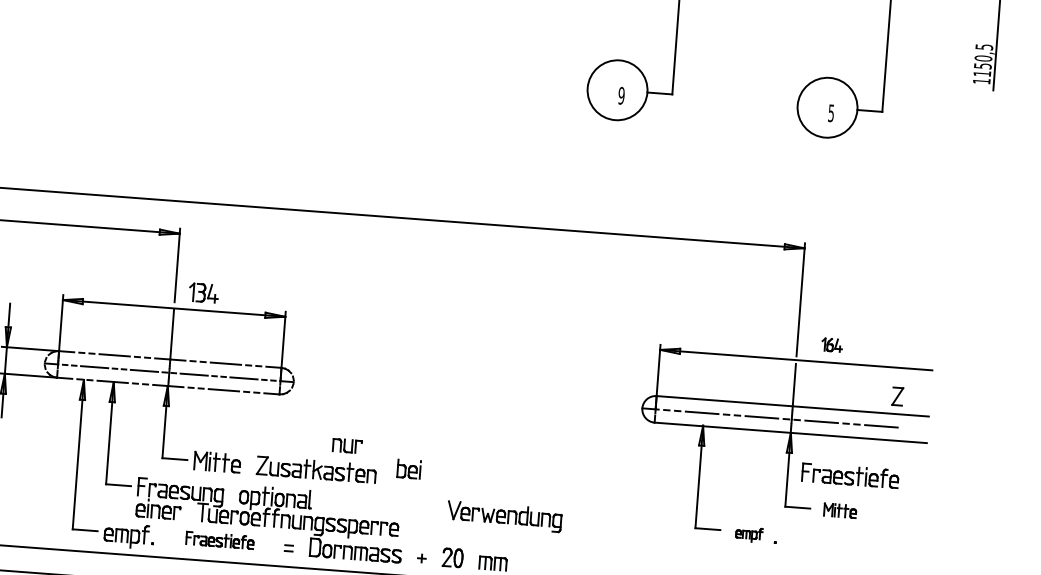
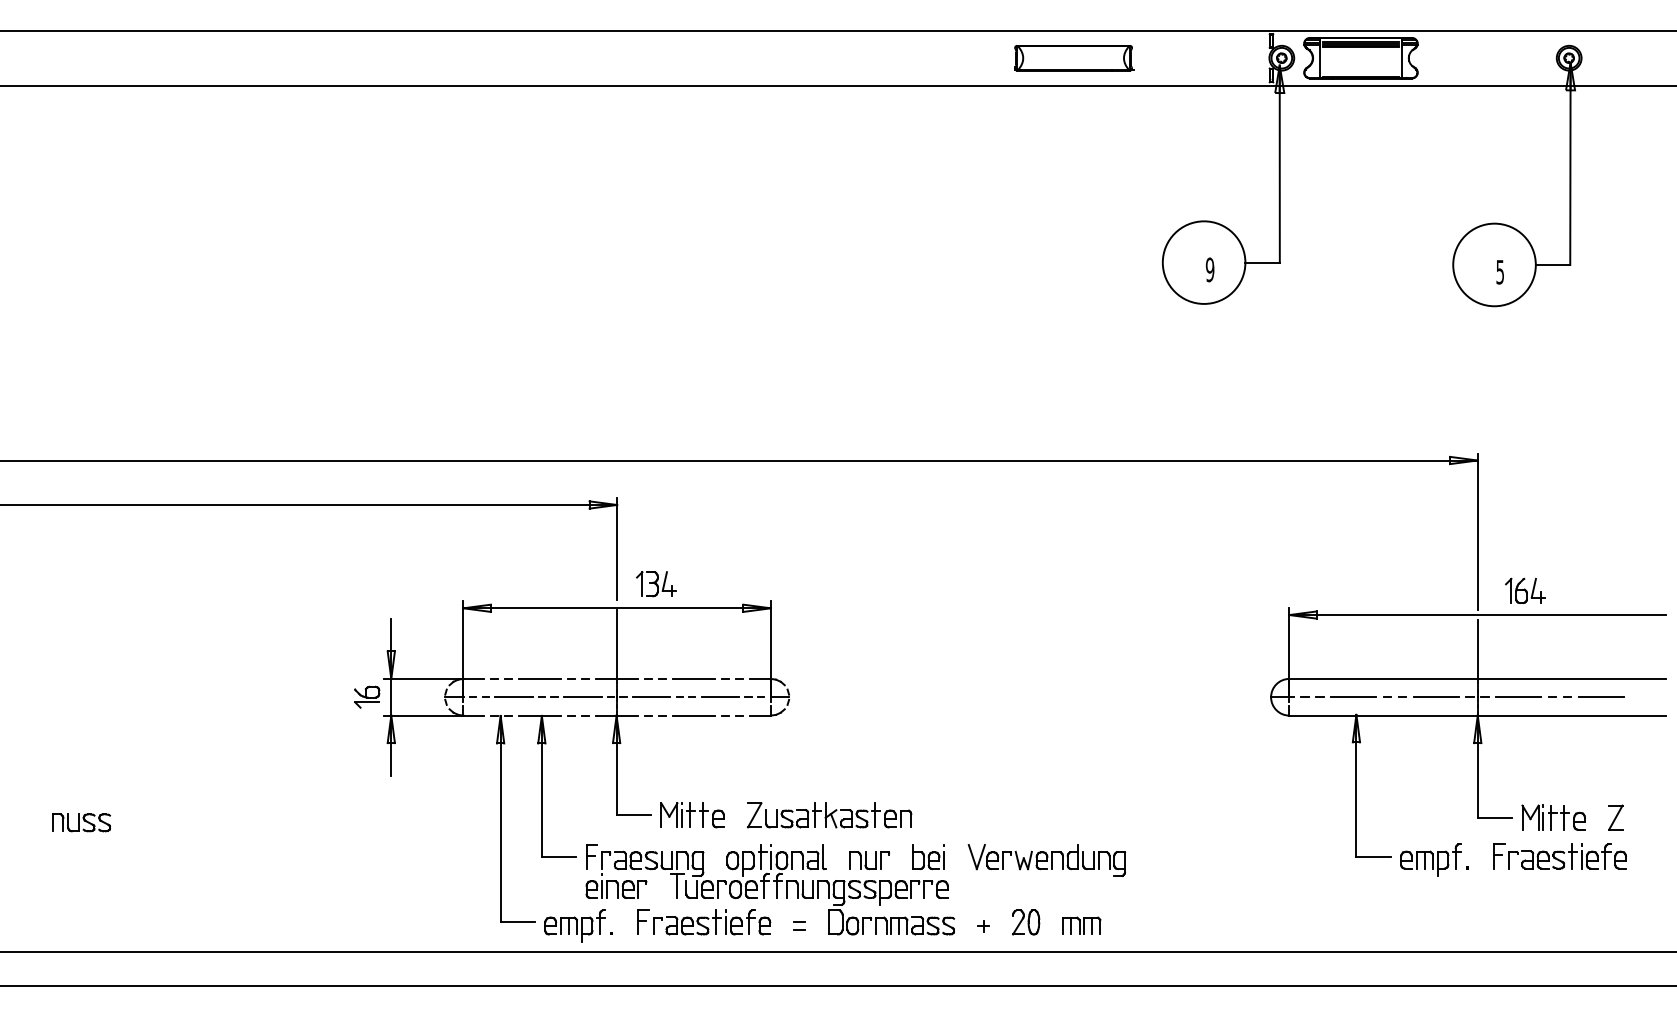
part: (832, 344) -> (1525, 590), size x1.43
part: (897, 396) -> (1615, 817), moved
part: (347, 446) -> (869, 860), moved
part: (408, 469) -> (928, 857), moved
part: (850, 475) -> (1559, 856), moved
part: (840, 510) -> (1553, 817), size x1.43
part: (504, 516) -> (1046, 860), moved
part: (748, 534) -> (1430, 859), size x1.67
part: (220, 540) -> (704, 922), size x1.43

